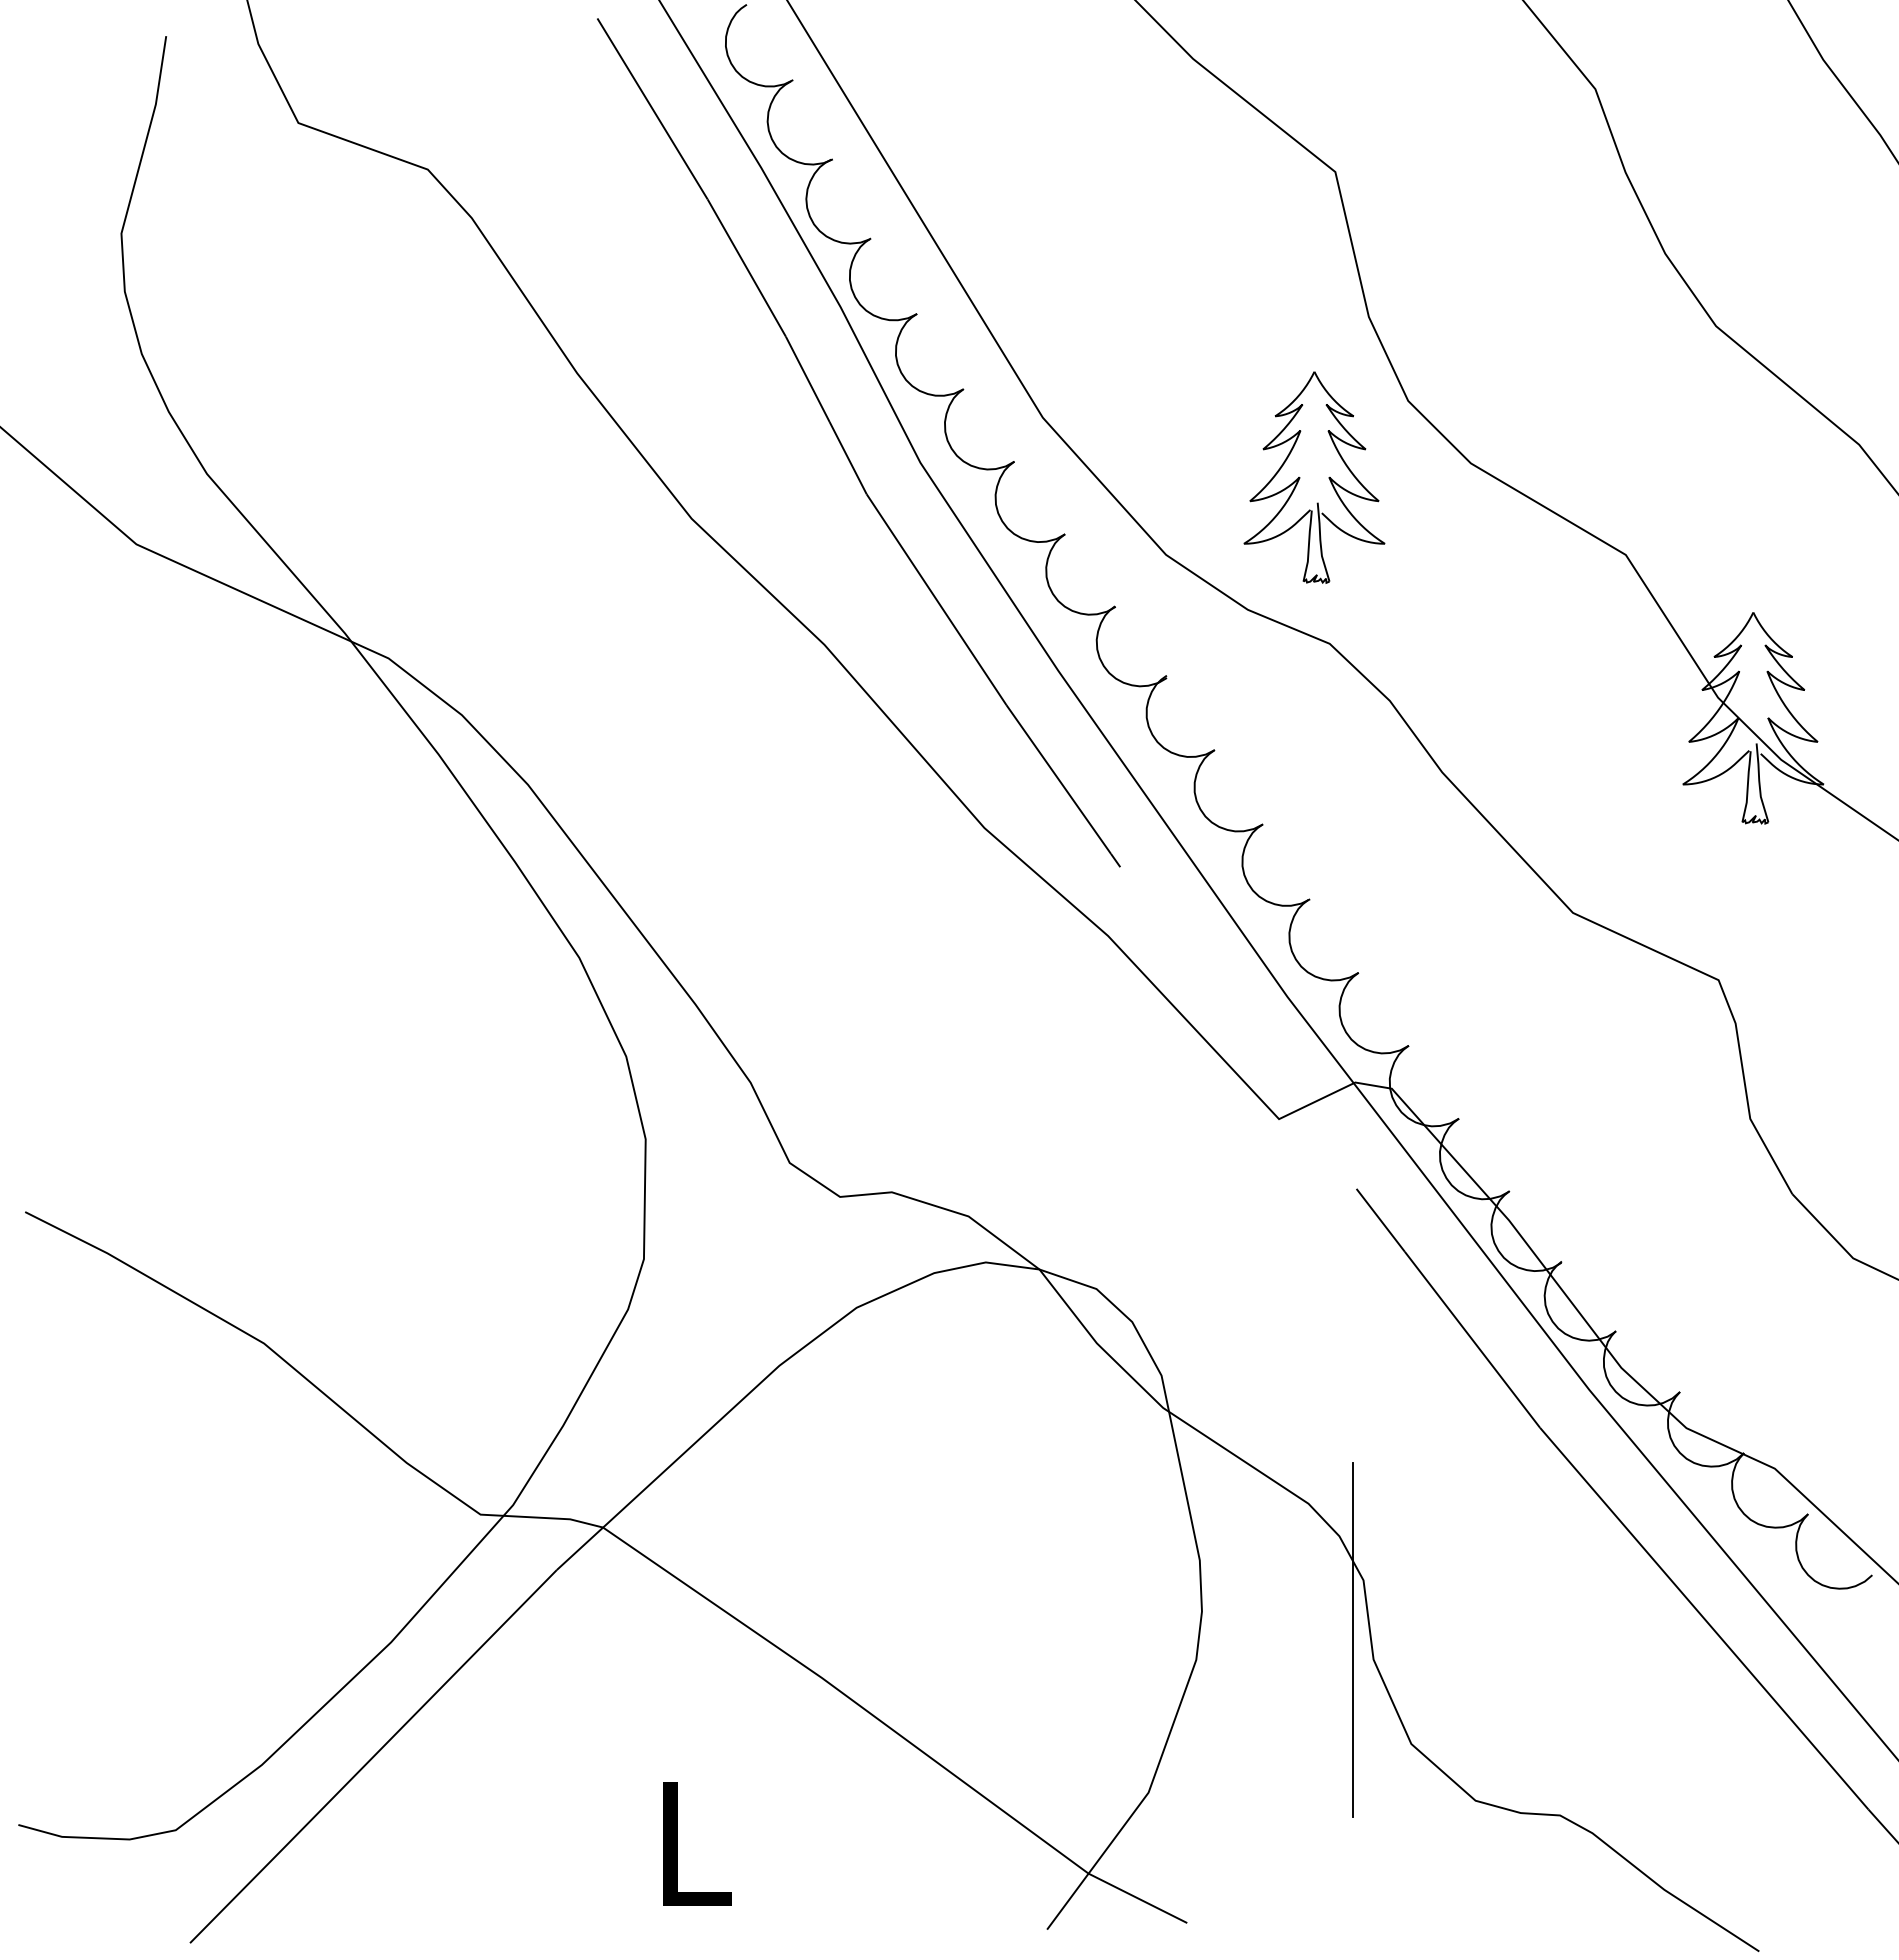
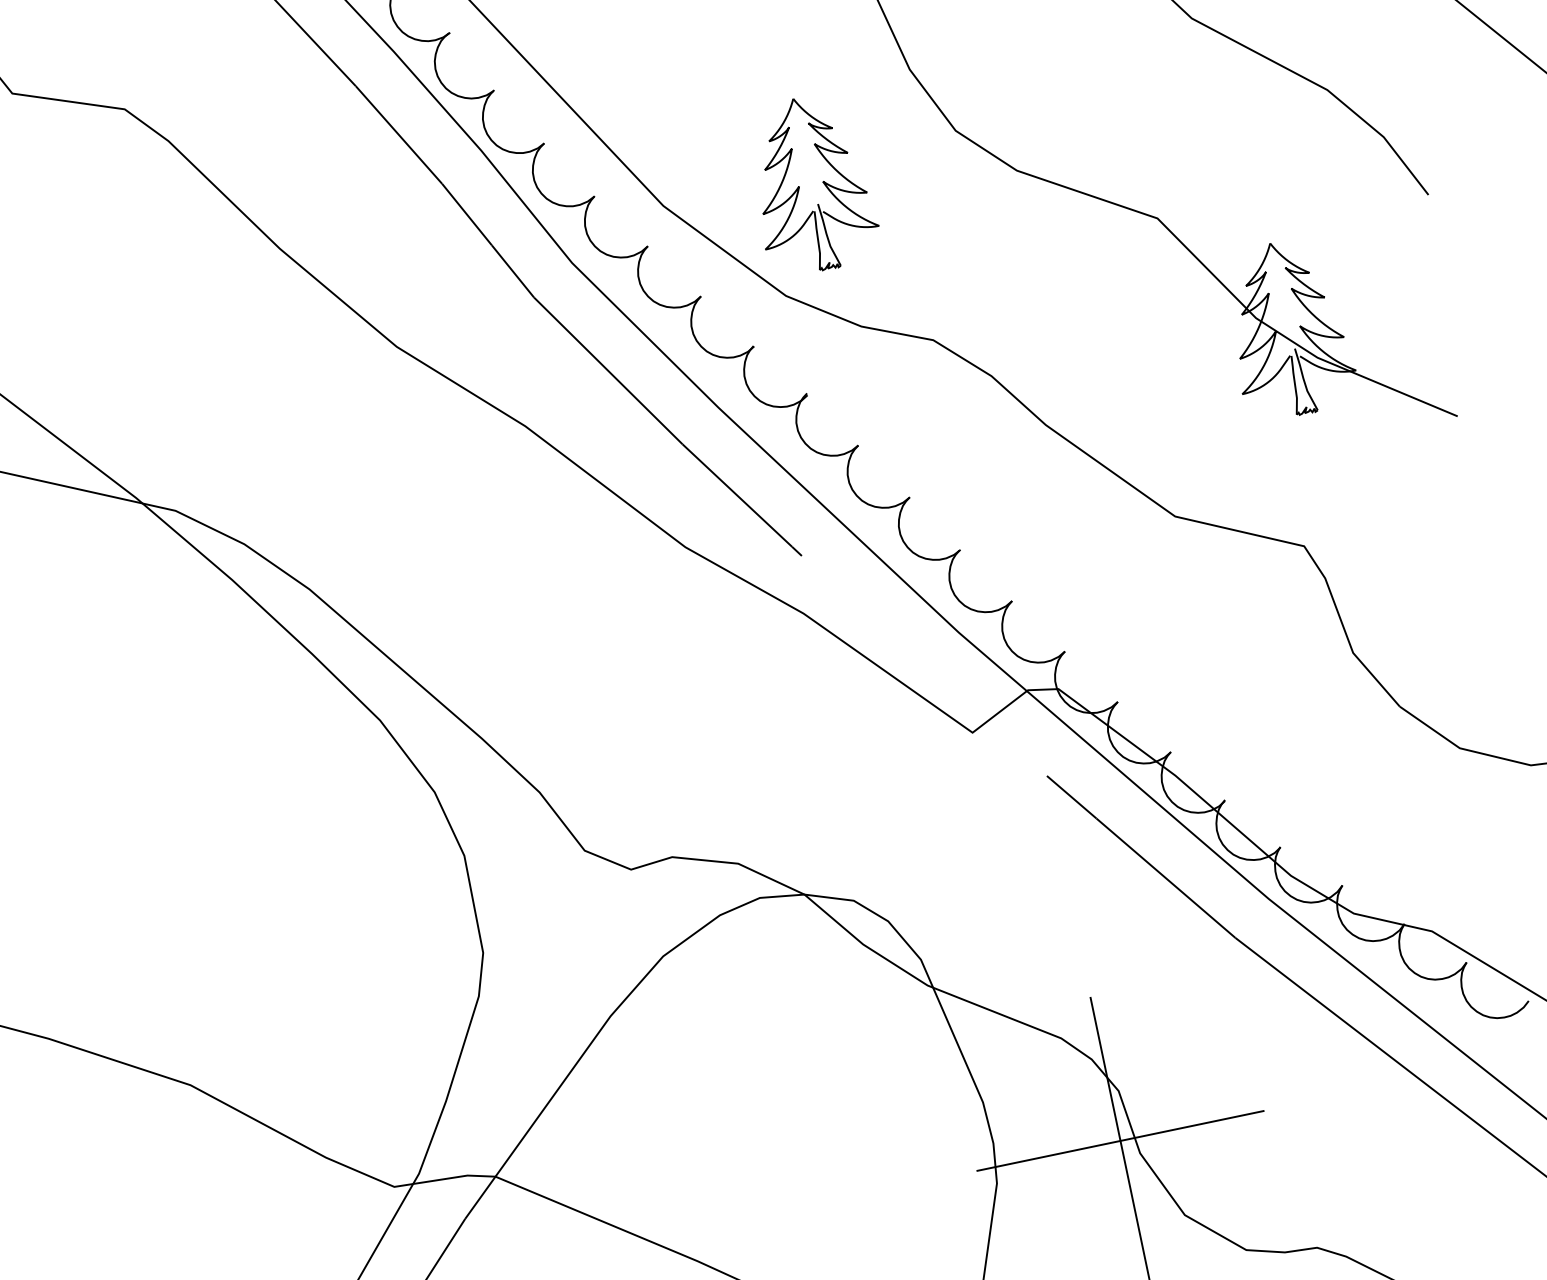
part: (1300, 477) -> (799, 186), moved
line: (1353, 1640) -> (1120, 1141), added

